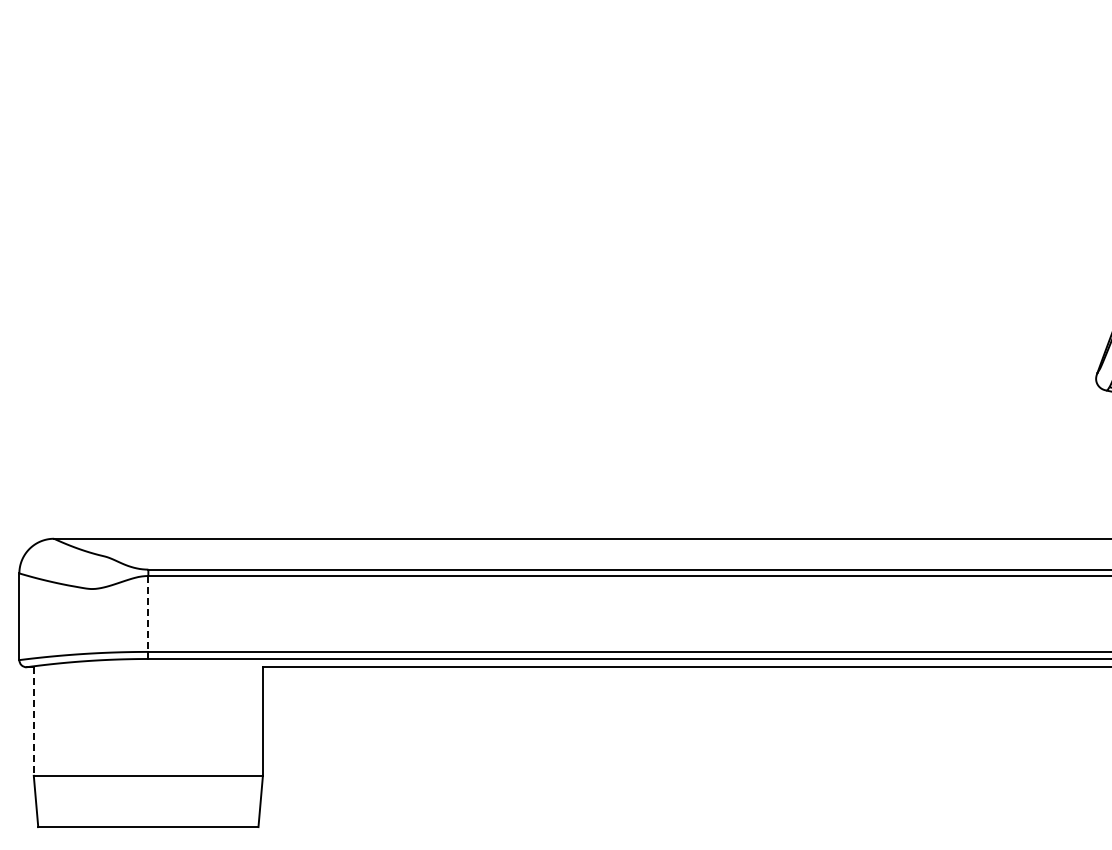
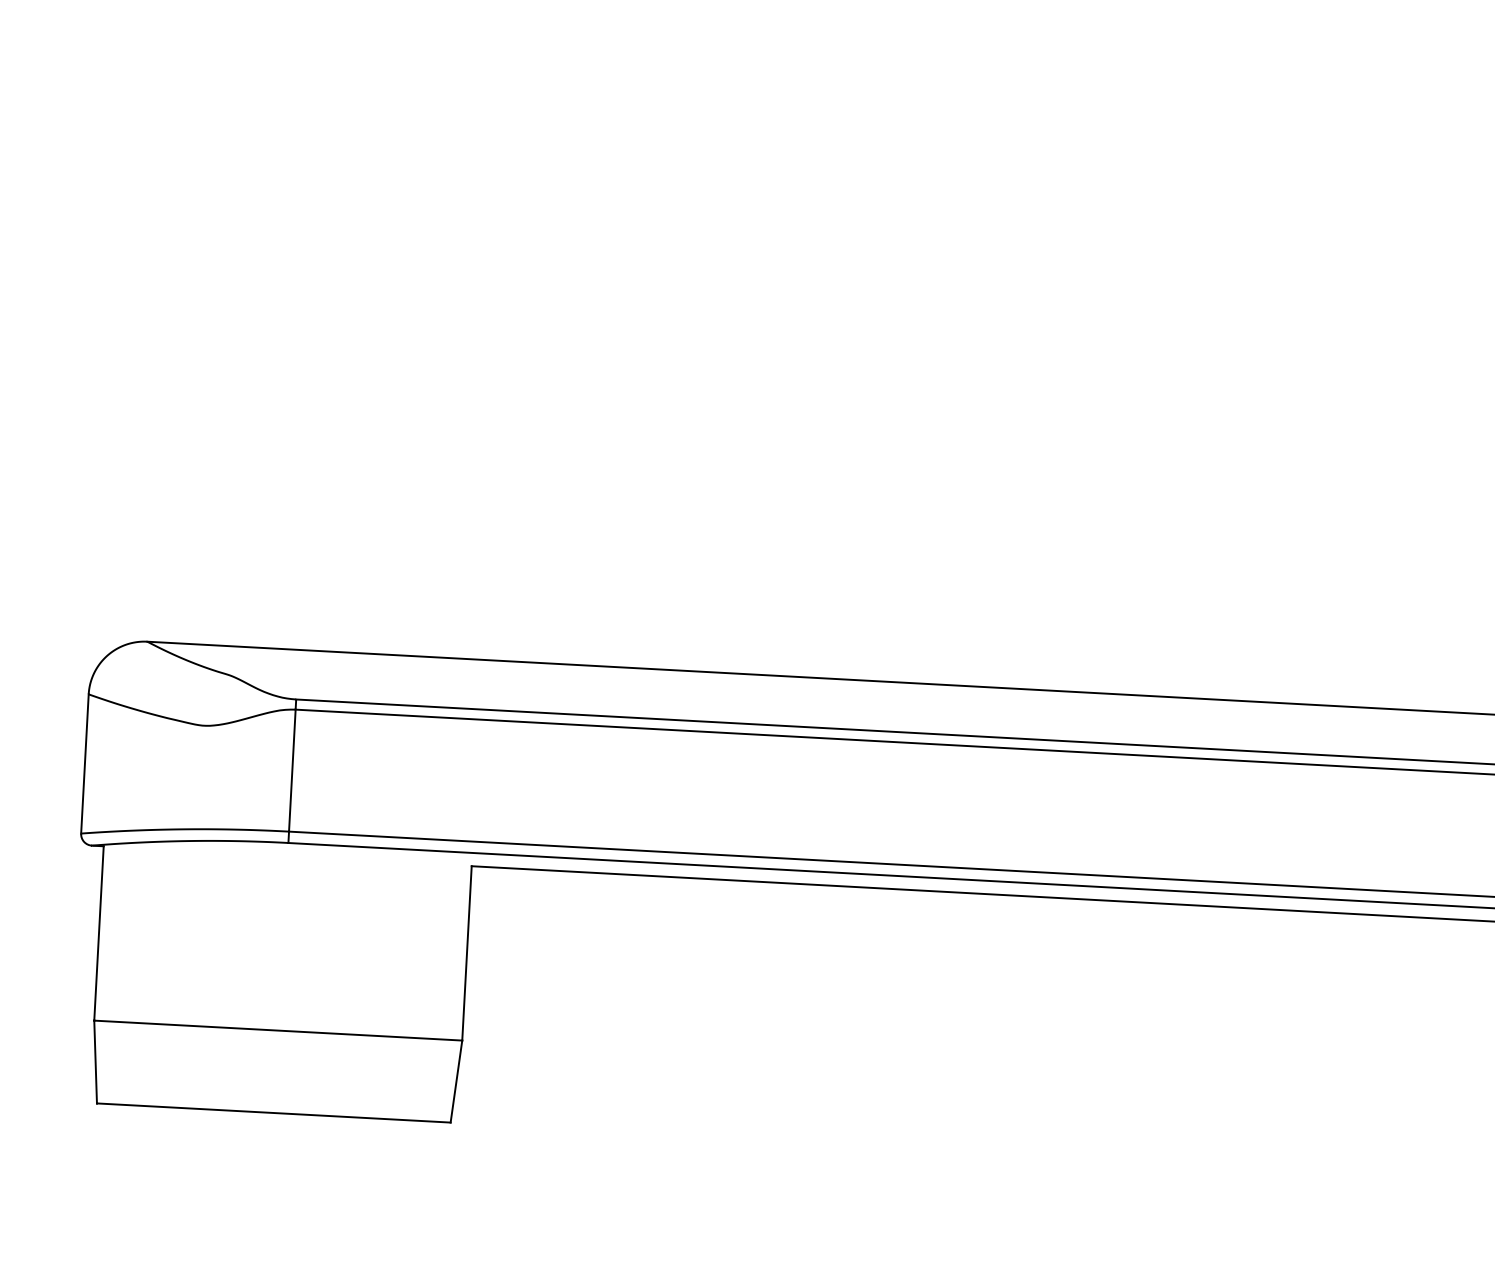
line: (148, 613) -> (292, 769), dashed -> solid
line: (33, 722) -> (98, 934), dashed -> solid

